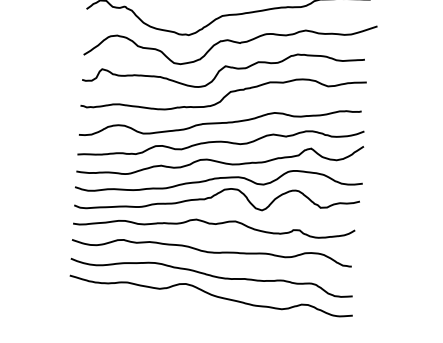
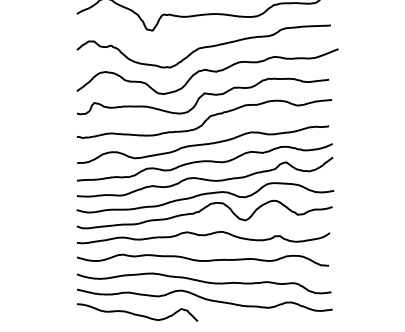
curve: (134, 306) -> (136, 313), added

